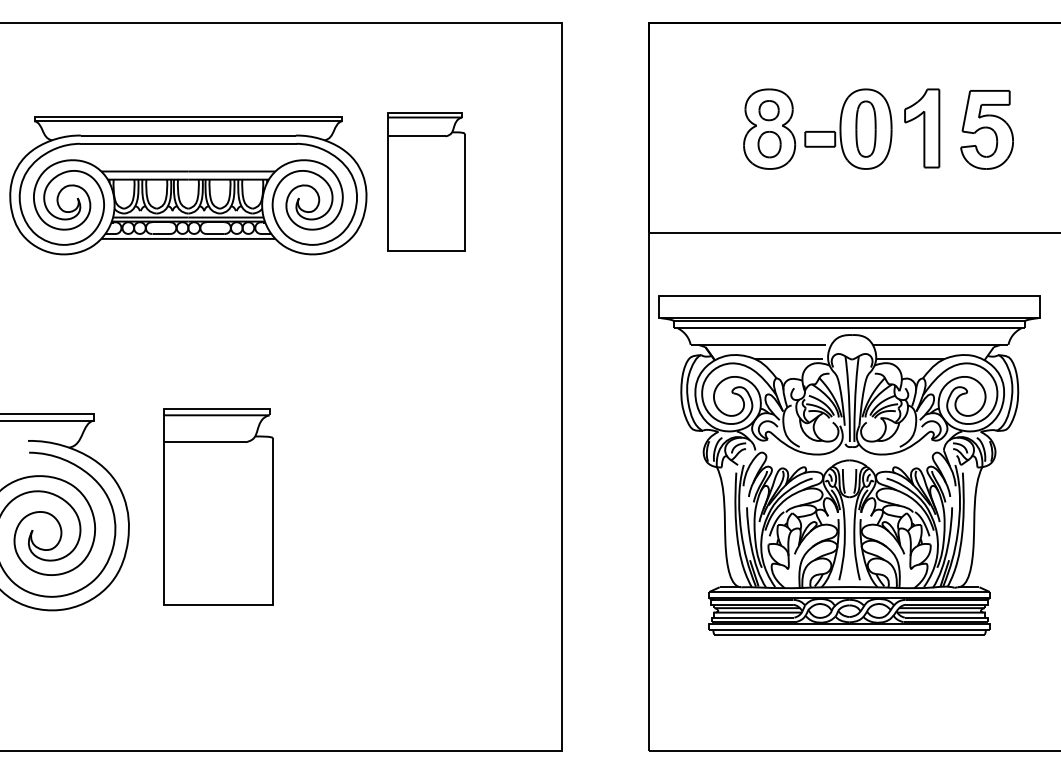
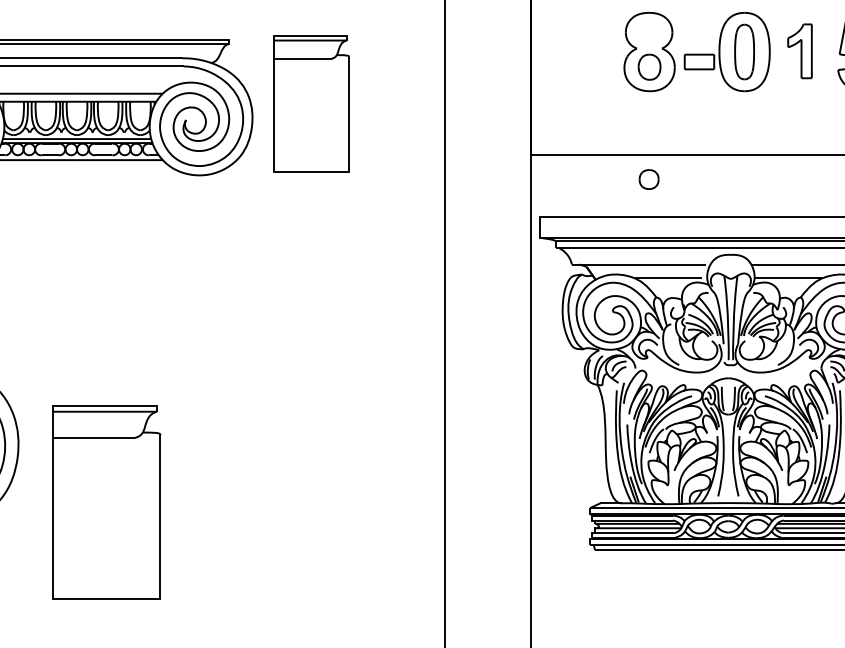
part: (768, 110) -> (648, 179), moved
part: (922, 128) -> (800, 51), size x0.7
part: (218, 506) -> (106, 501), moved

